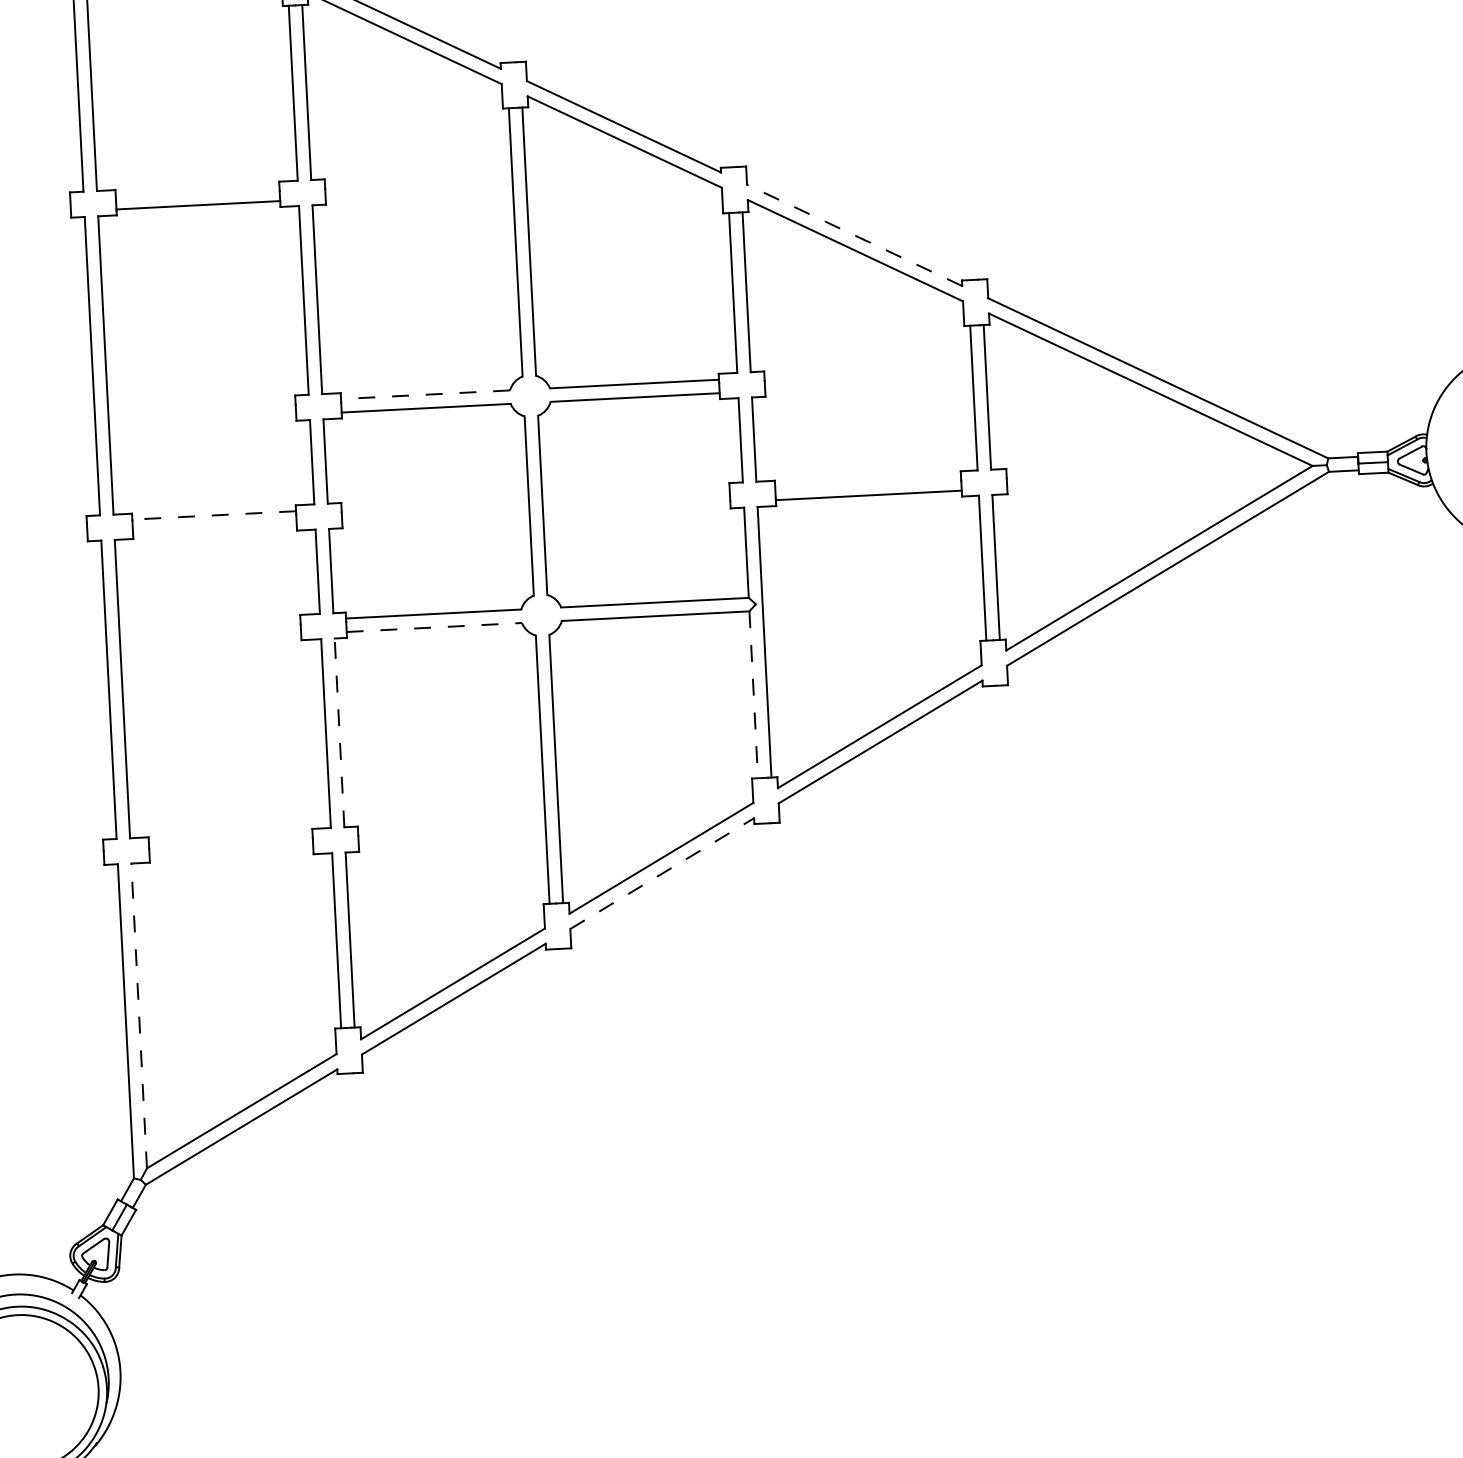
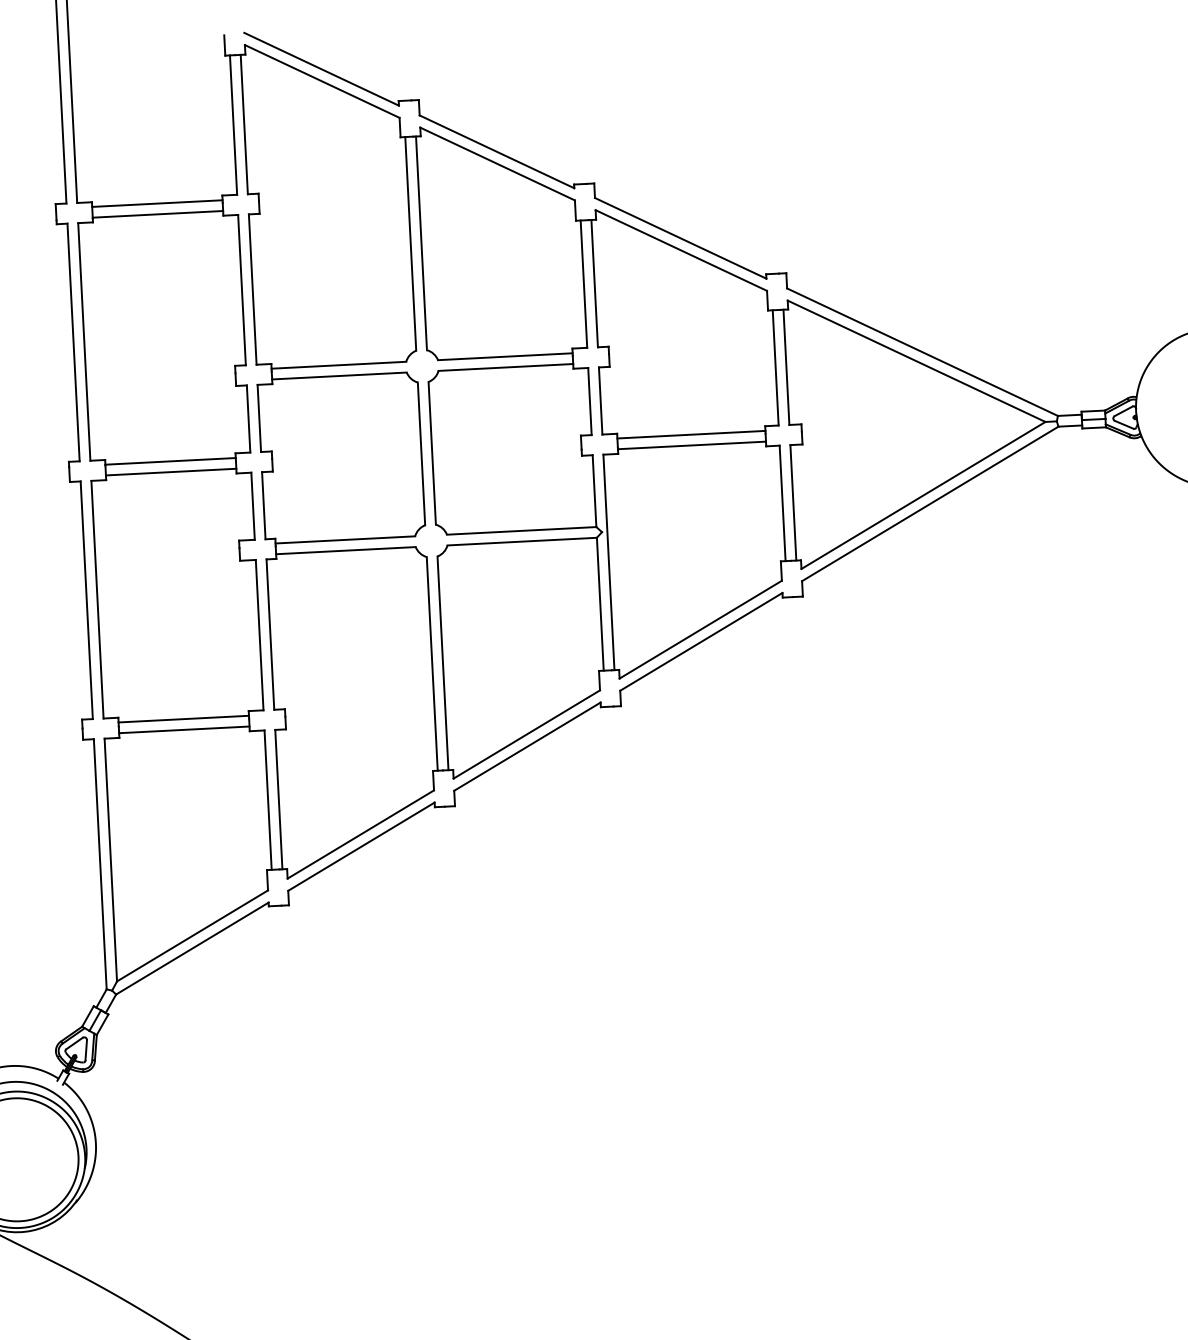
line: (197, 191) -> (157, 203), added
line: (854, 235) -> (680, 238), dashed -> solid
line: (425, 395) -> (338, 365), dashed -> solid
line: (868, 481) -> (691, 434), added
line: (214, 515) -> (170, 461), dashed -> solid
line: (214, 528) -> (170, 471), added
line: (433, 627) -> (345, 550), dashed -> solid
line: (753, 695) -> (600, 604), dashed -> solid
line: (339, 732) -> (270, 634), dashed -> solid
line: (230, 838) -> (183, 718), added
line: (231, 852) -> (184, 729), added
line: (662, 873) -> (527, 746), dashed -> solid
line: (138, 1016) -> (110, 860), dashed -> solid

